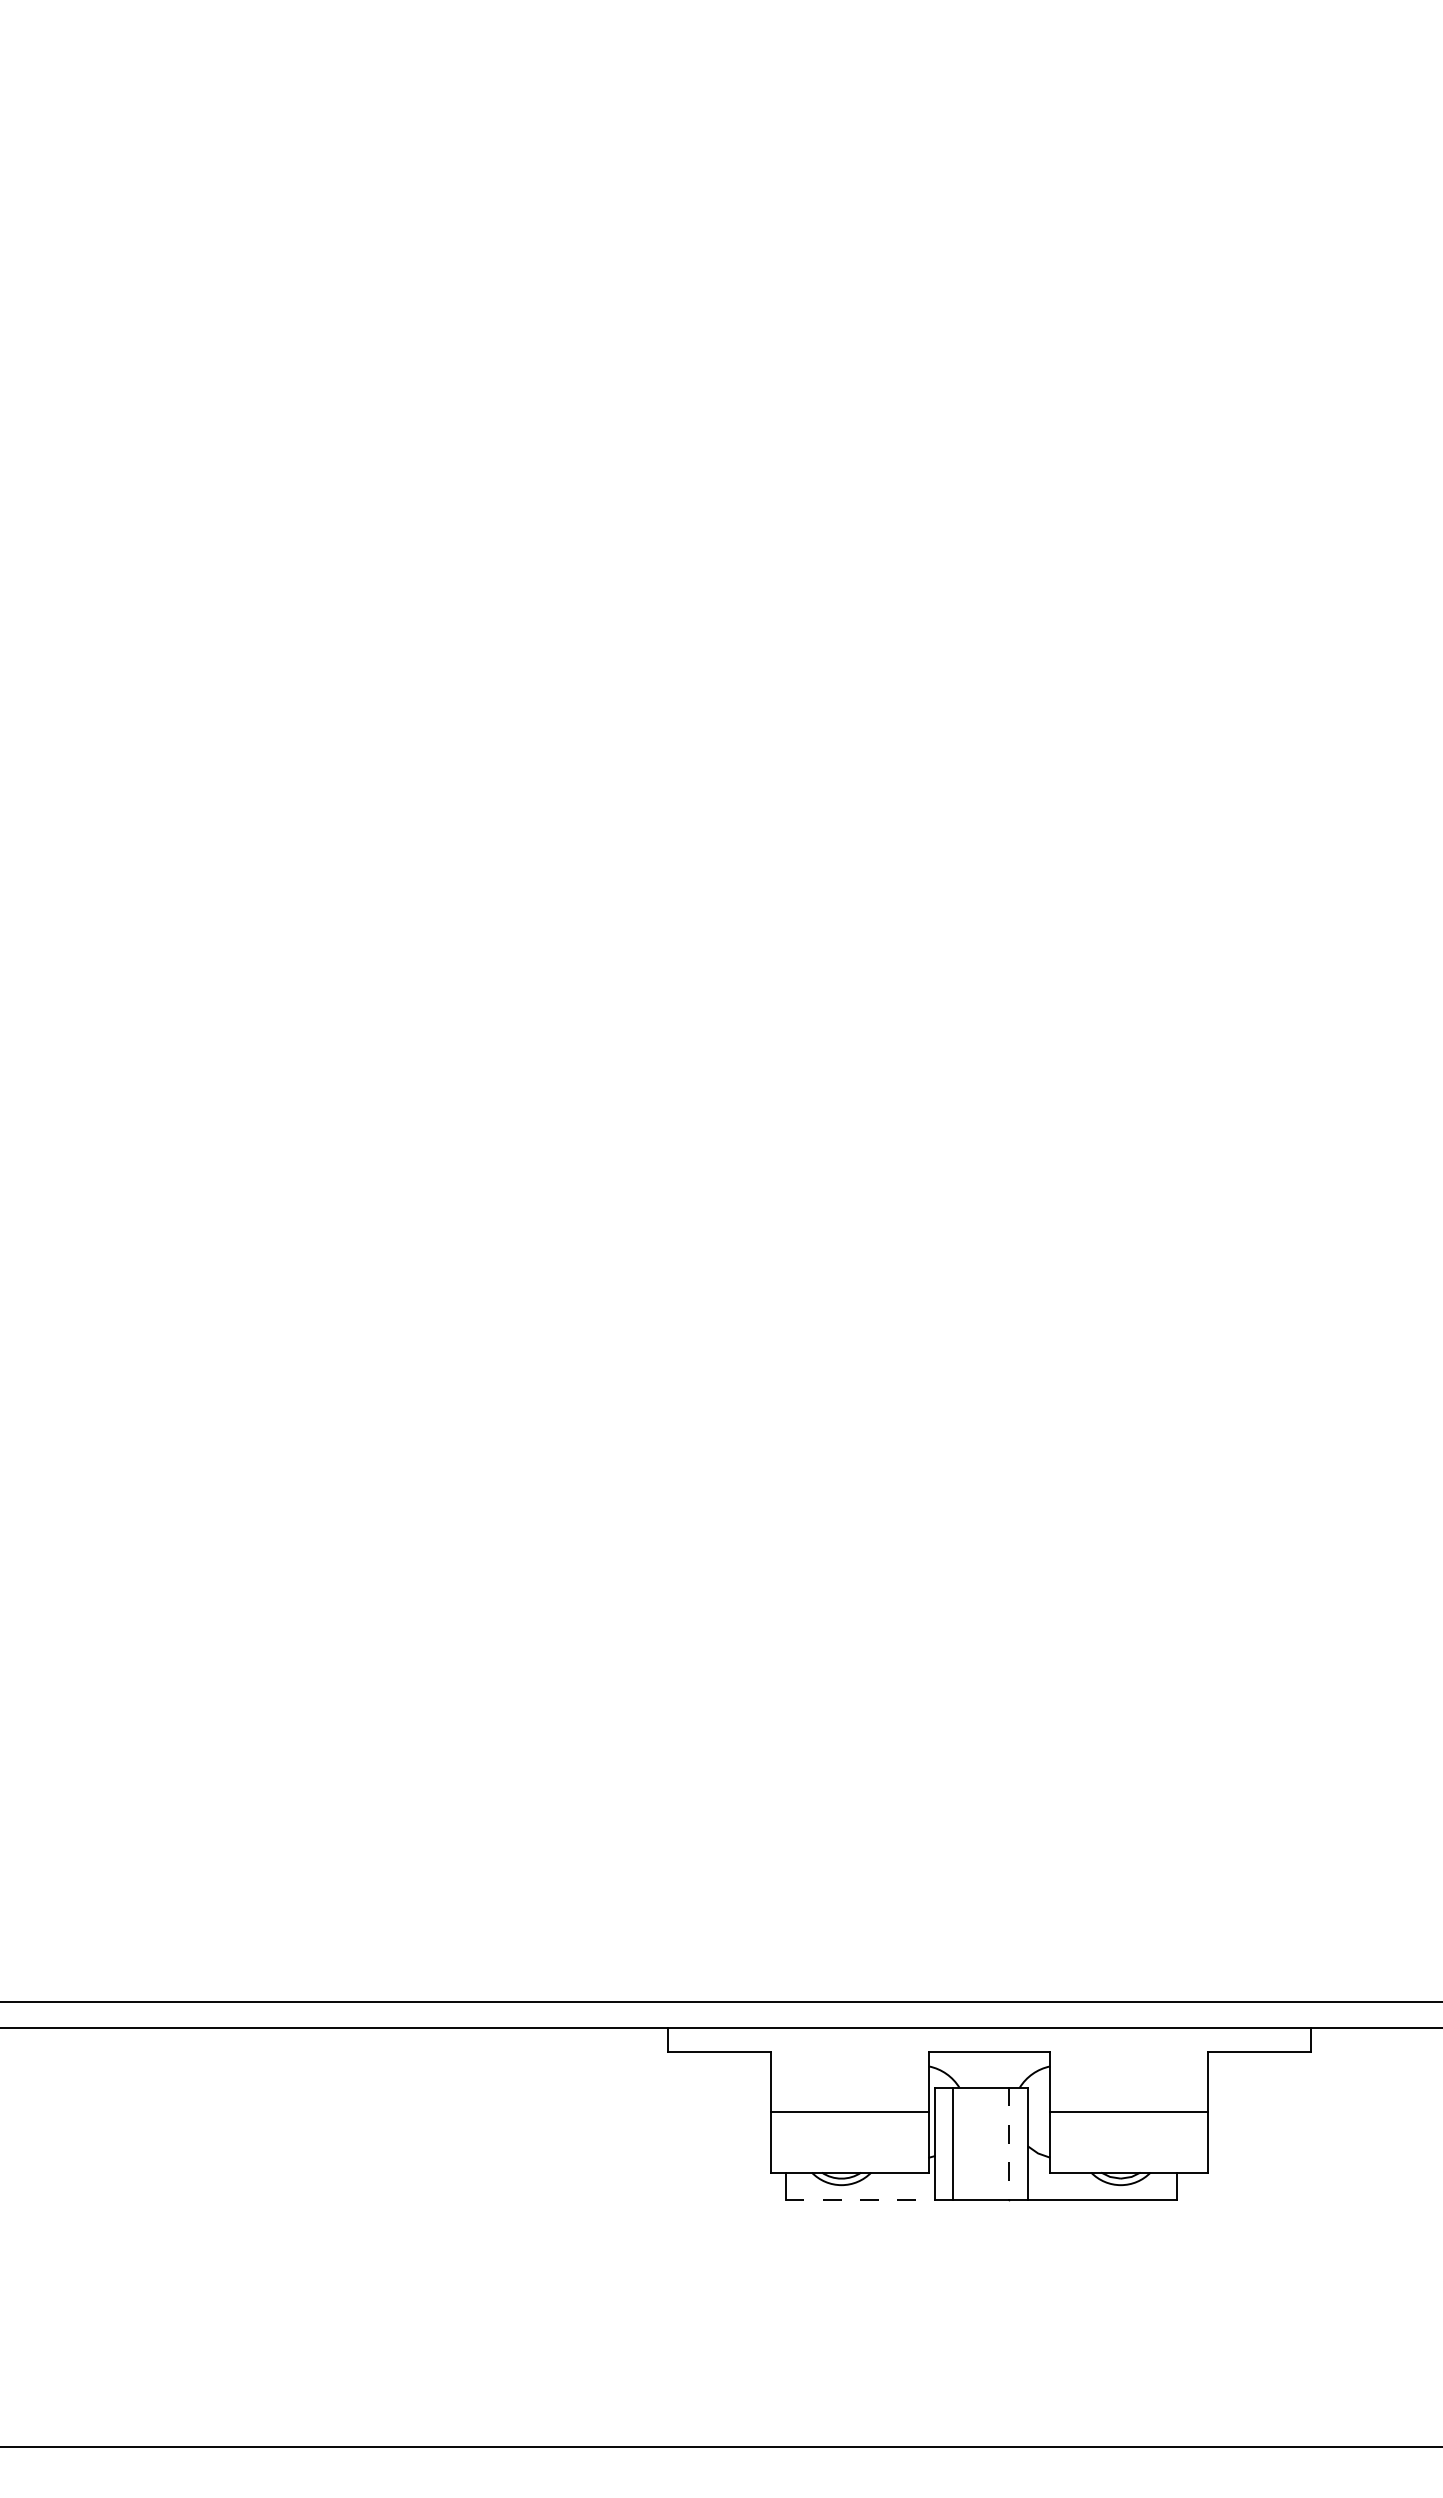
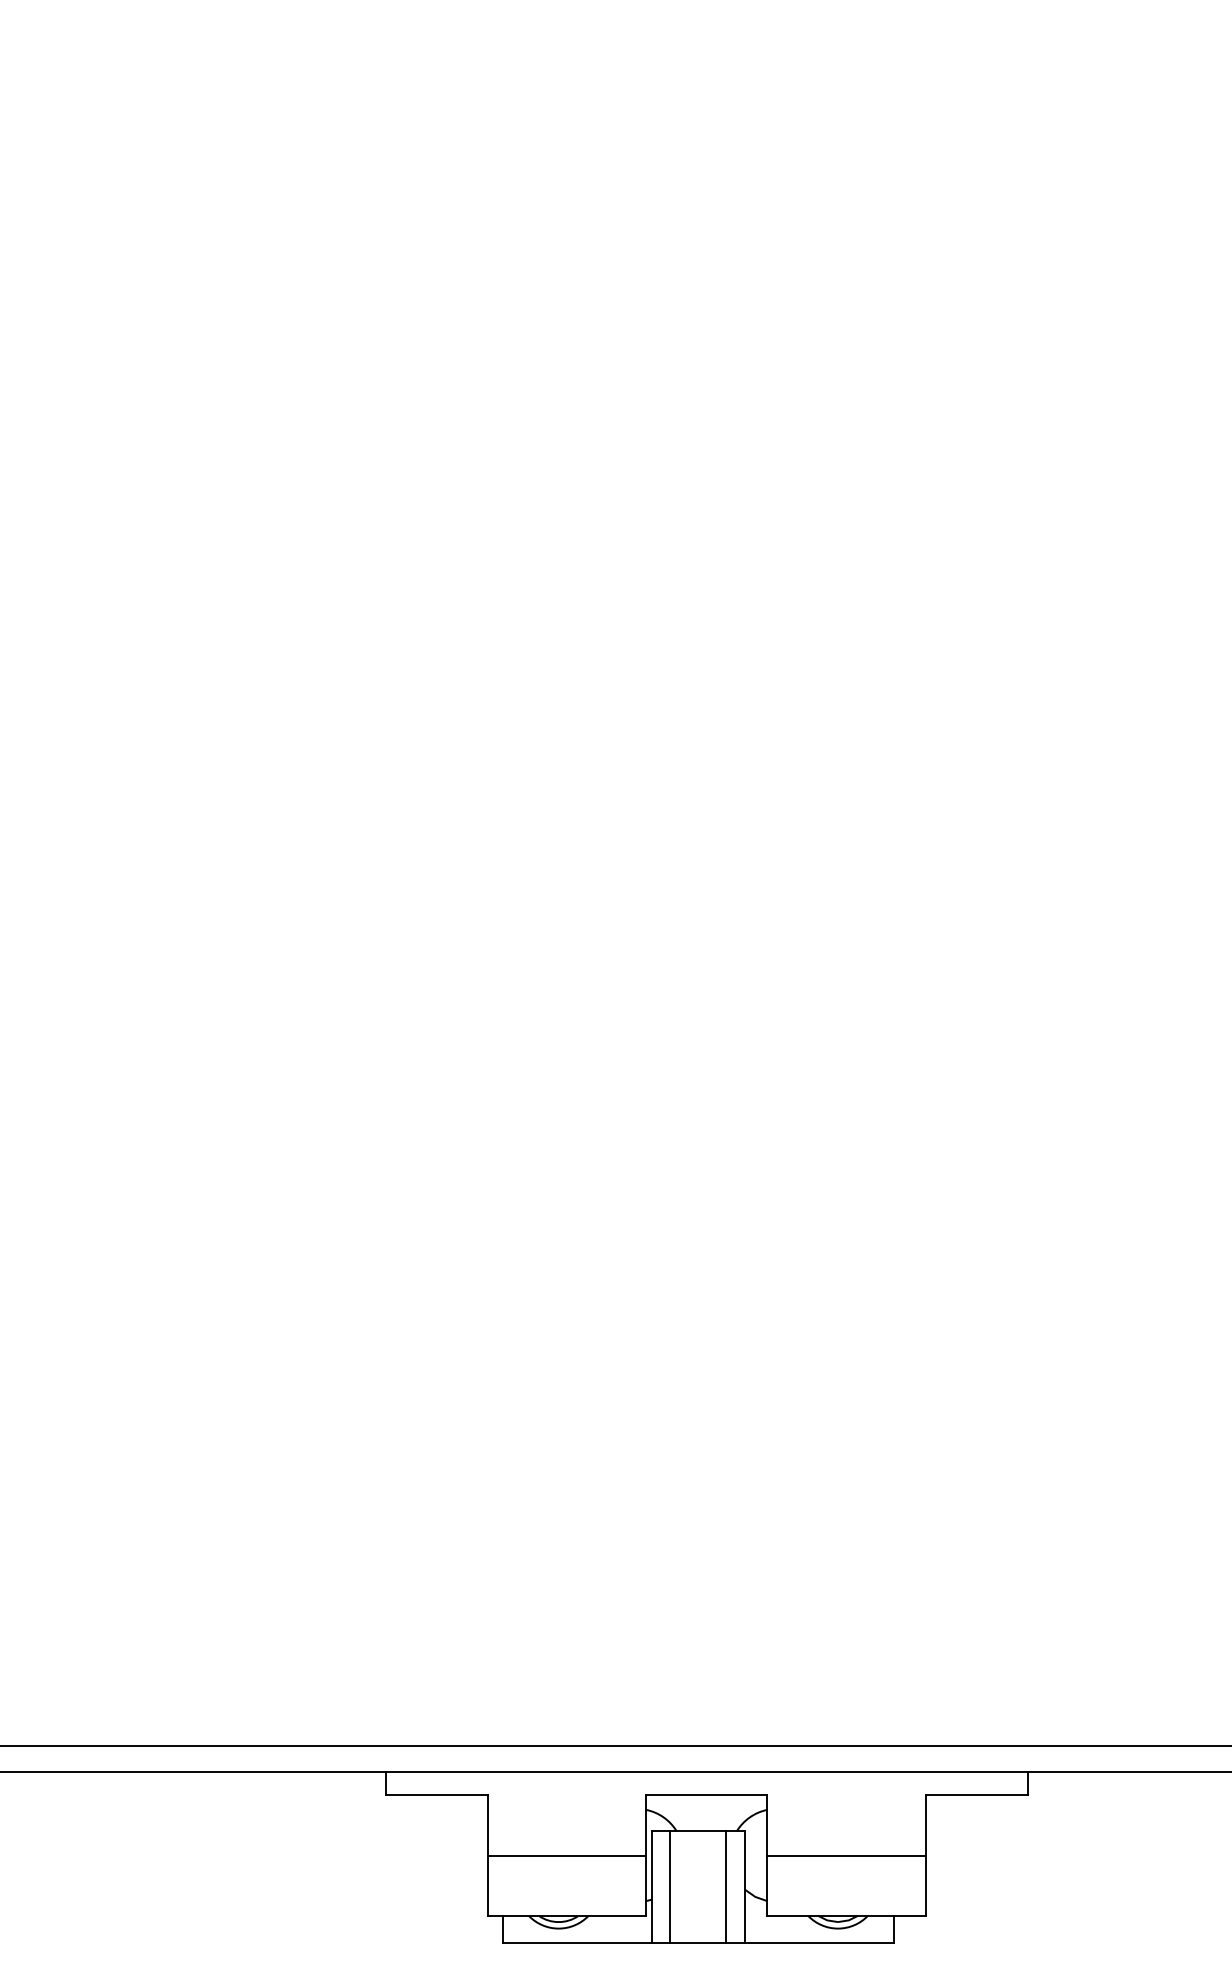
line: (1009, 2143) -> (726, 1886), dashed -> solid
line: (860, 2199) -> (577, 1942), dashed -> solid

